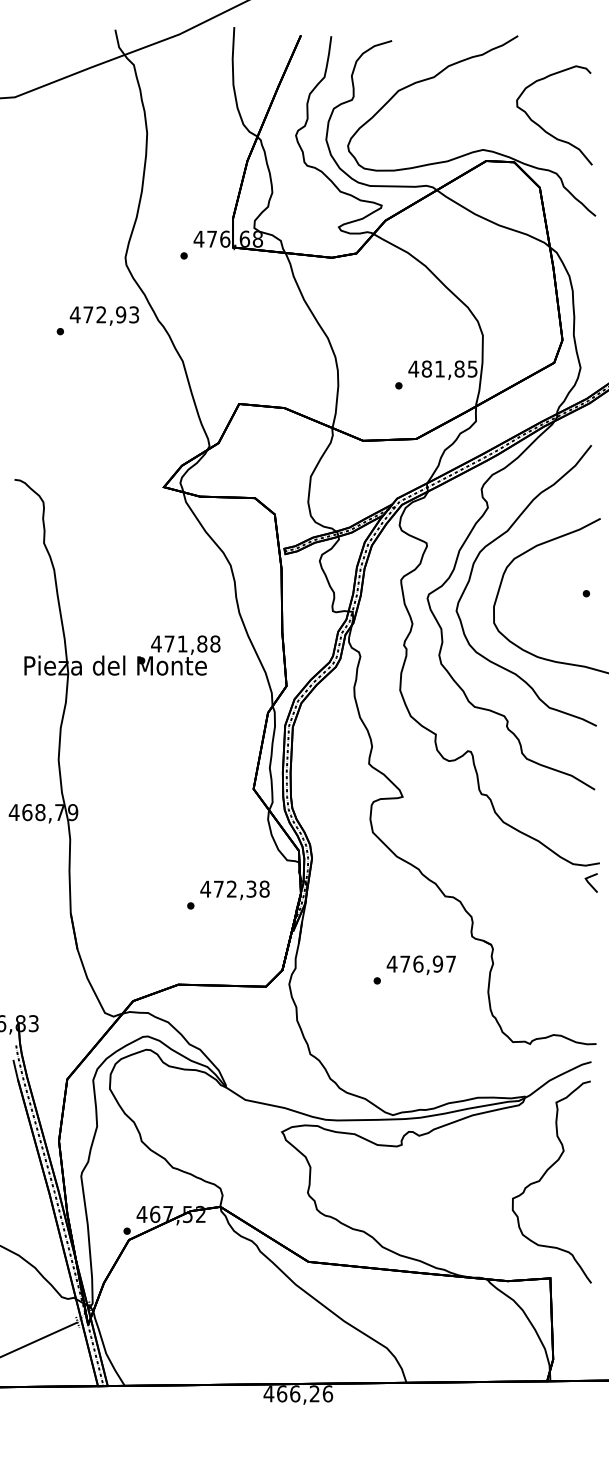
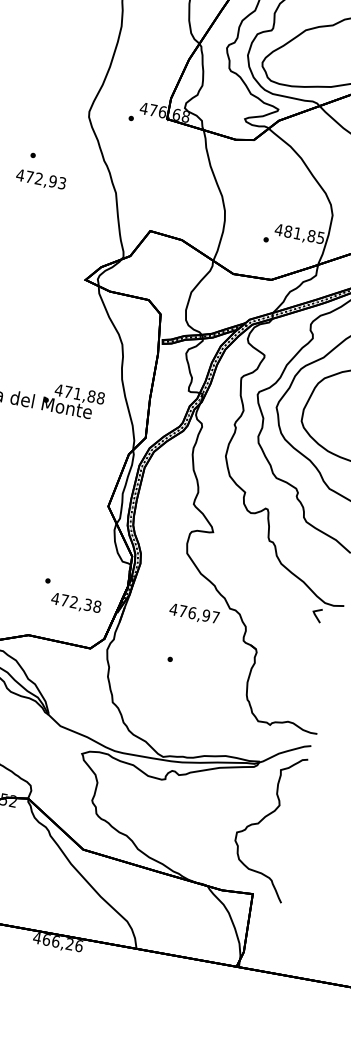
text: (104, 315) -> (41, 179), moved
line: (589, 882) -> (315, 614), moved
text: (234, 890) -> (75, 603), moved
text: (420, 965) -> (193, 614), moved

